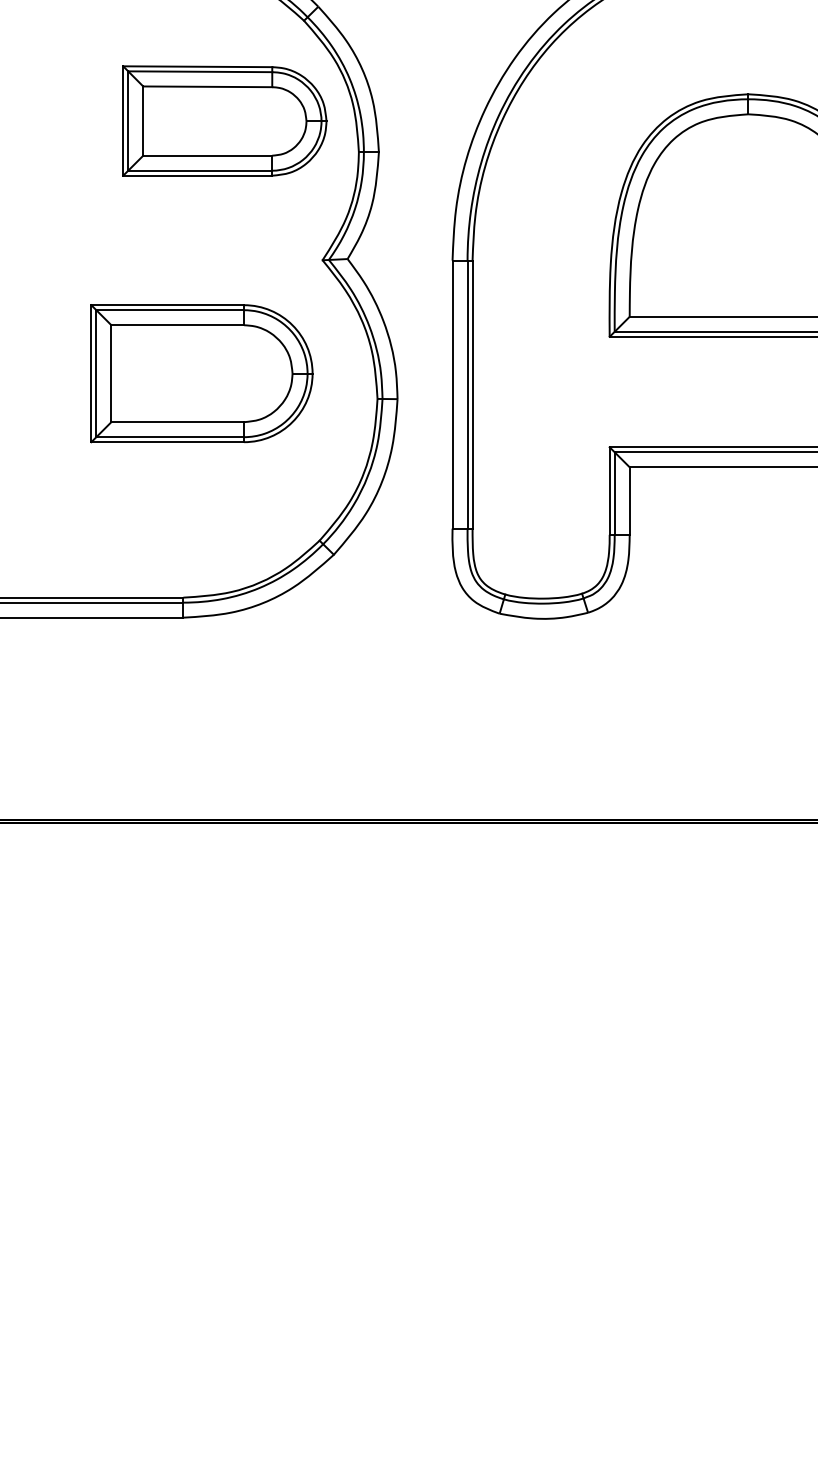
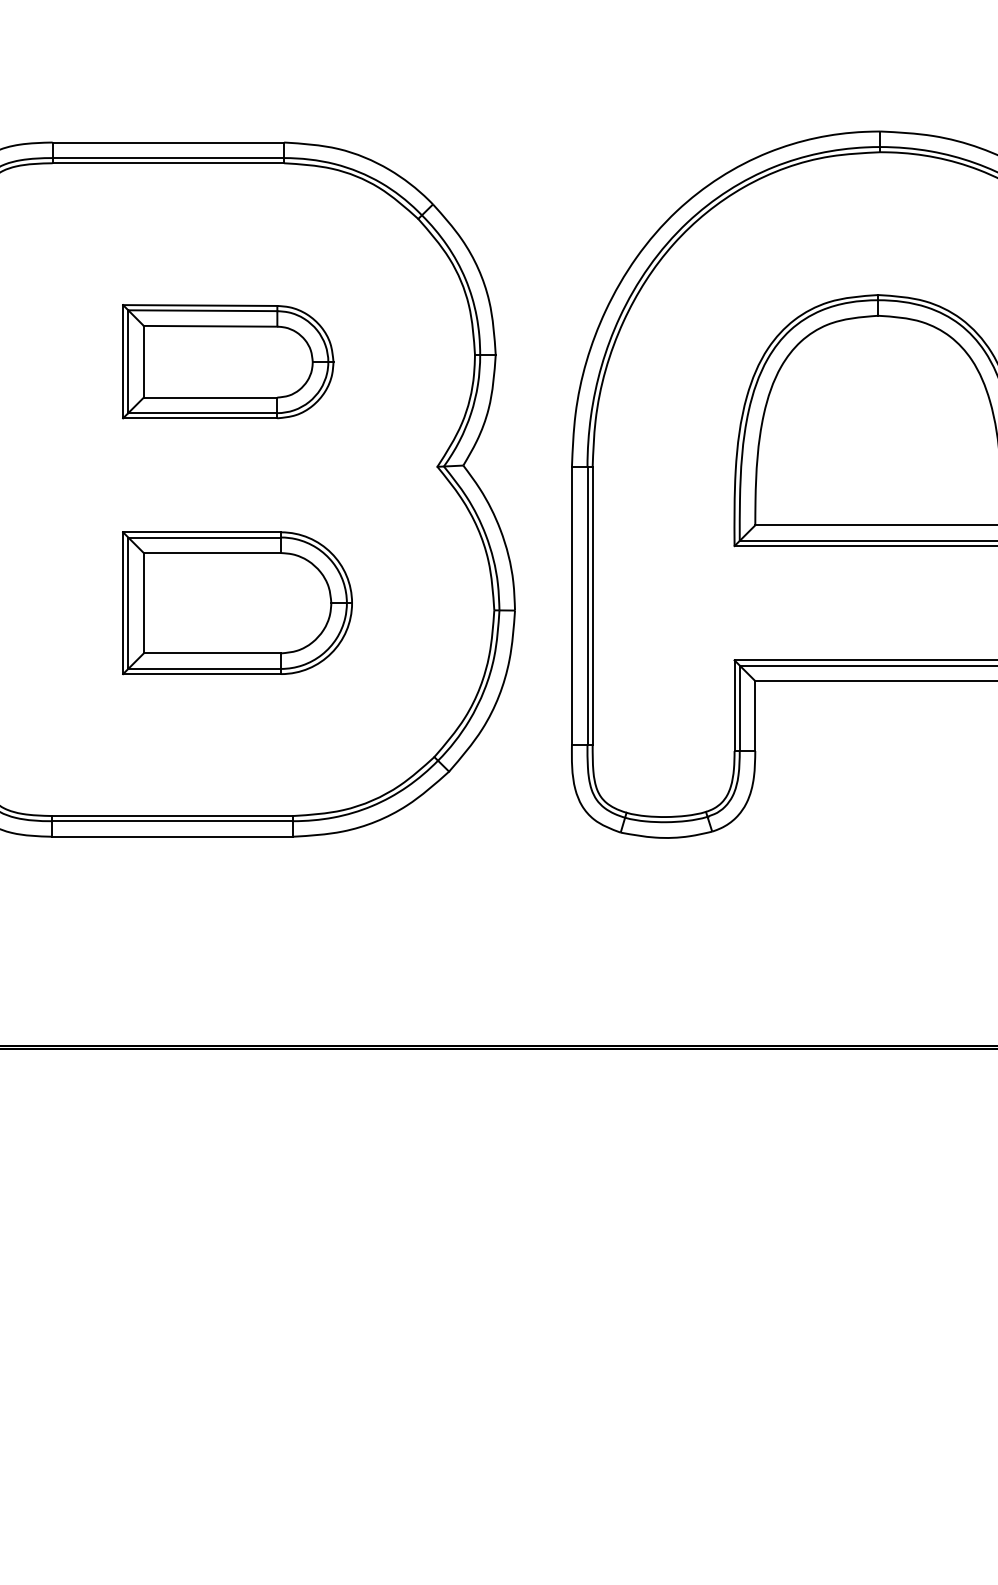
part: (225, 120) -> (228, 361), moved
part: (201, 373) -> (237, 603), moved

